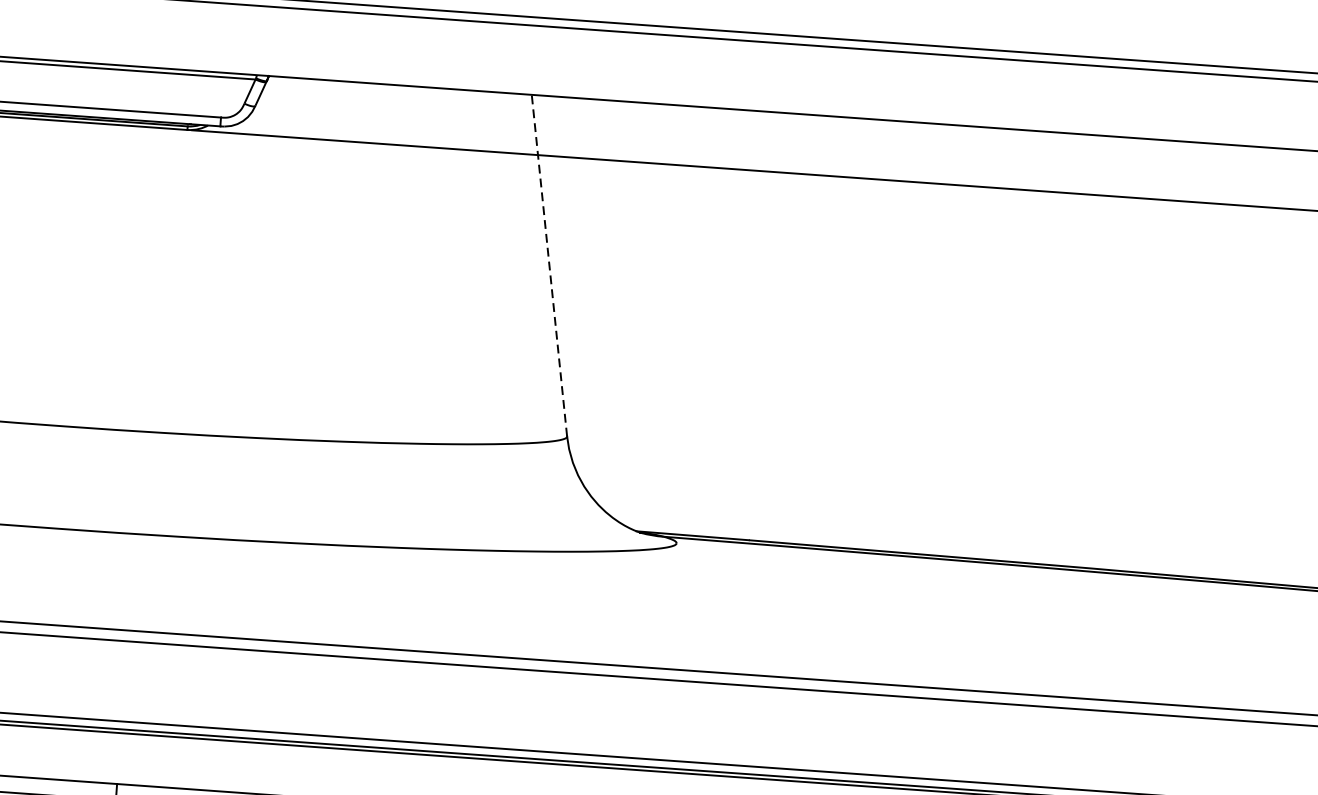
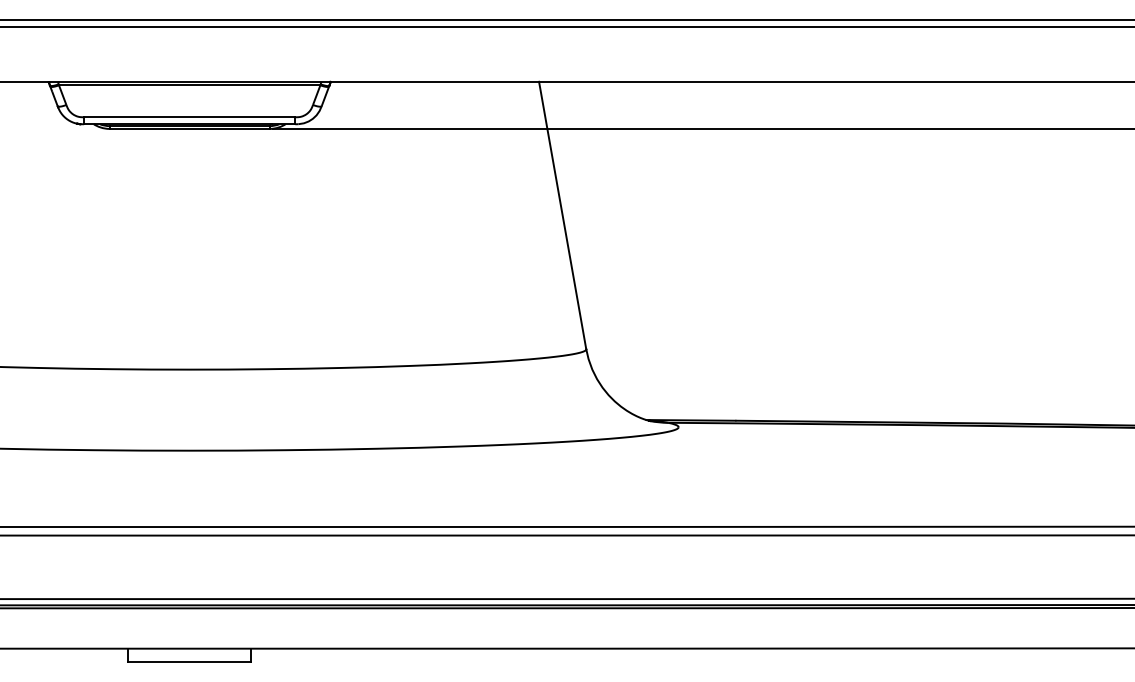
line: (549, 265) -> (562, 215), dashed -> solid

